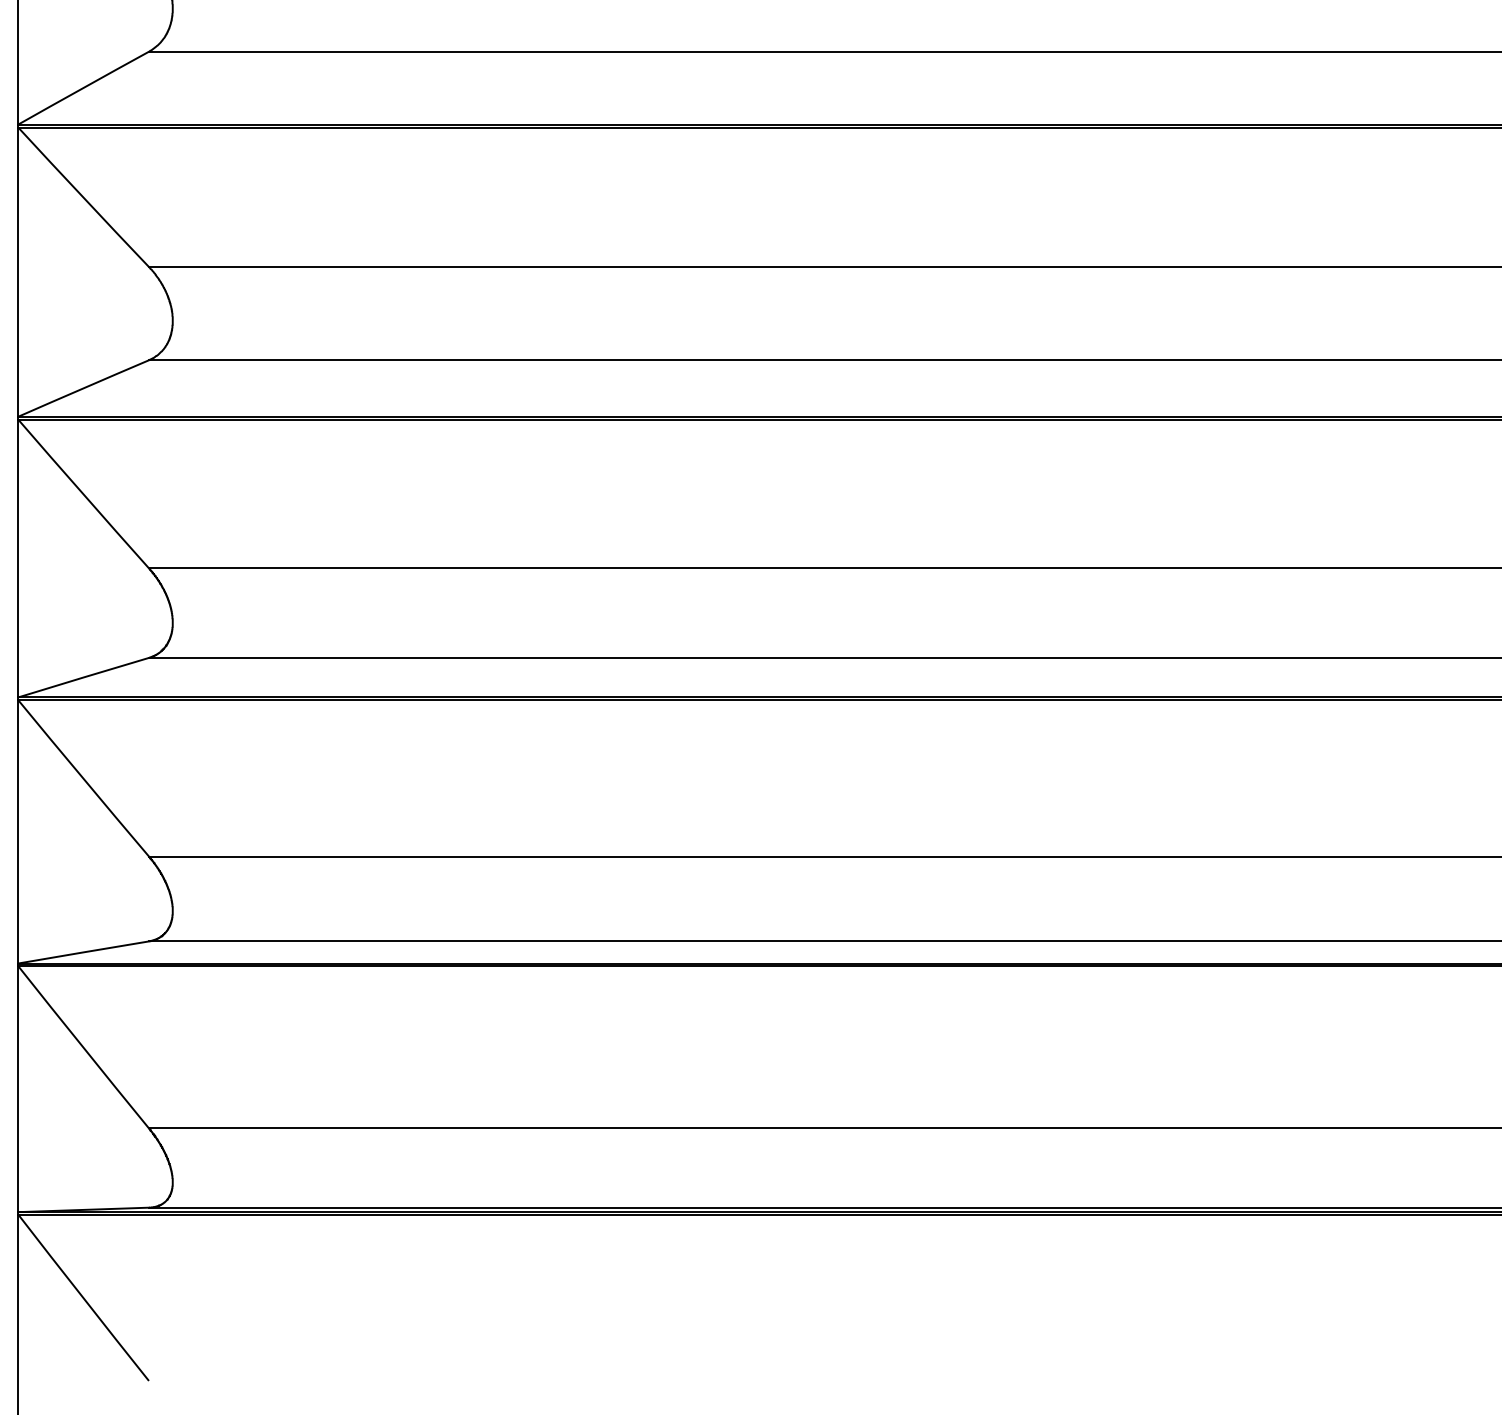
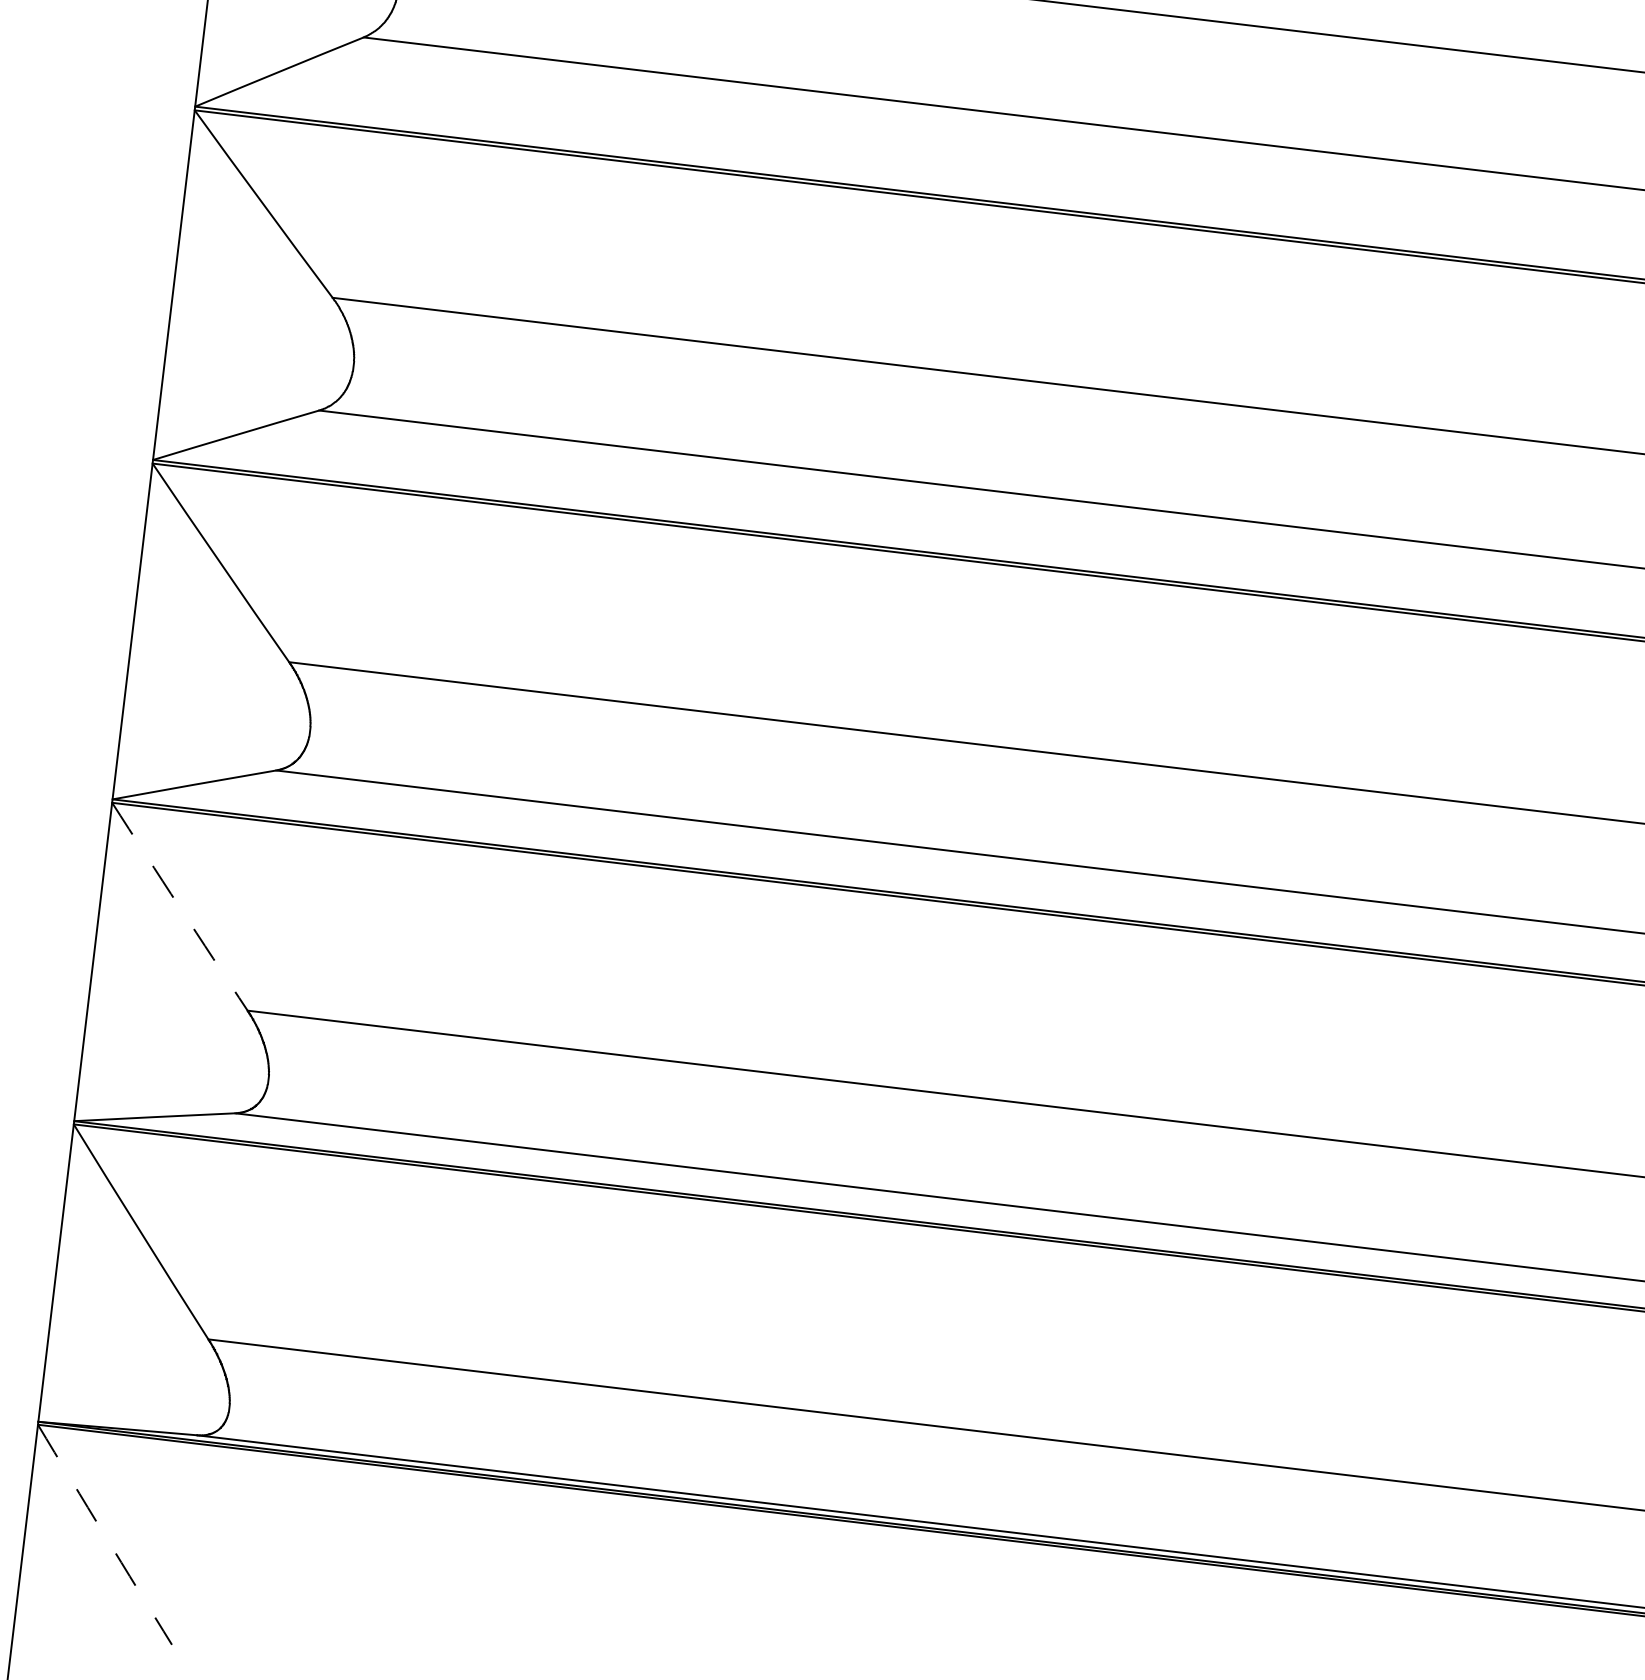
arc: (83, 778) -> (179, 906), solid -> dashed
arc: (83, 1298) -> (104, 1535), solid -> dashed

